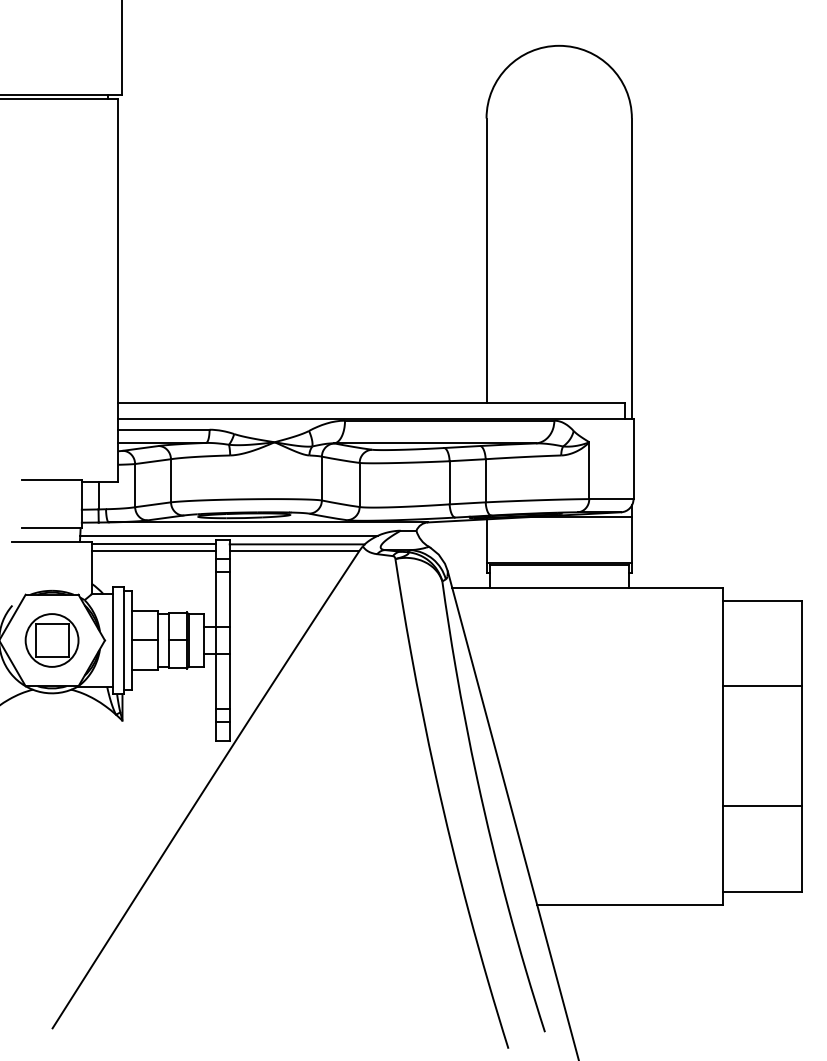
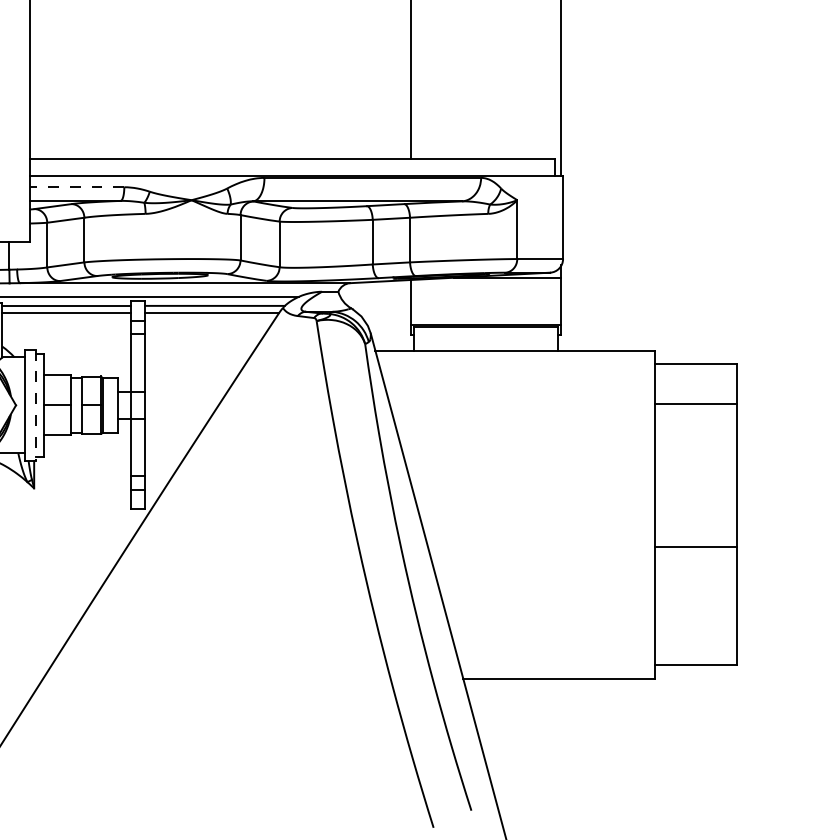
line: (163, 429) -> (76, 187), solid -> dashed
line: (123, 640) -> (35, 405), solid -> dashed
line: (762, 686) -> (696, 404), moved
line: (762, 806) -> (696, 547), moved

